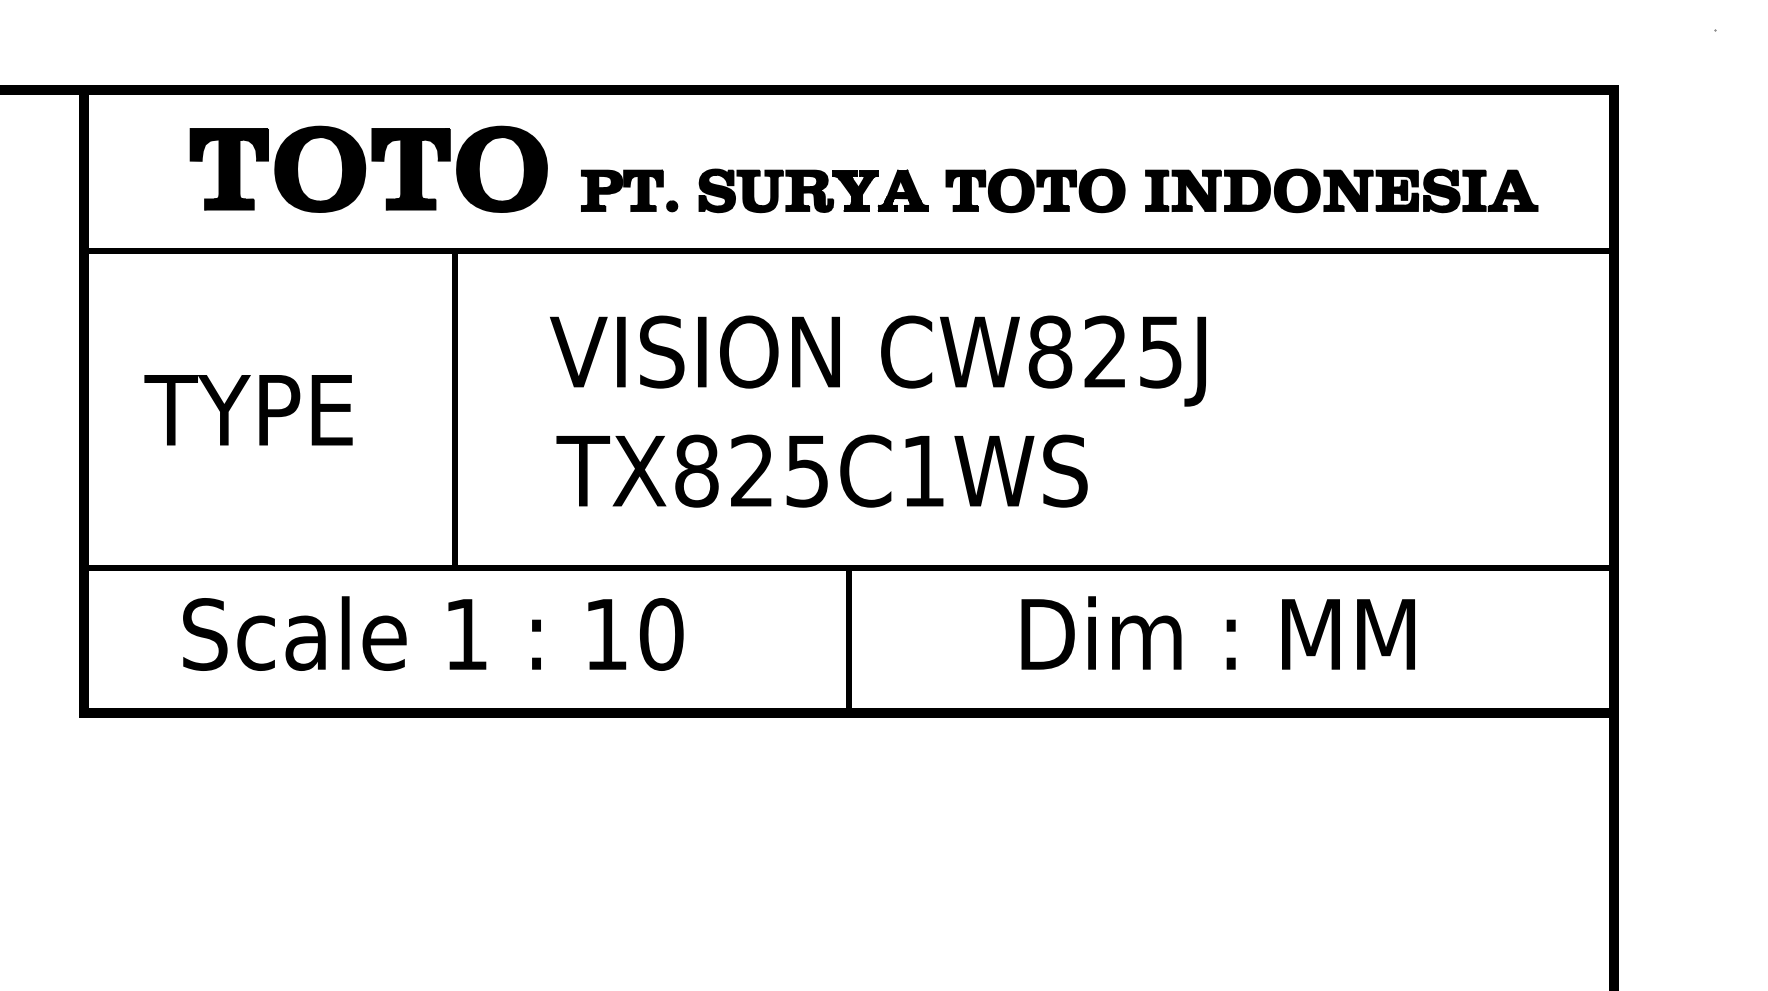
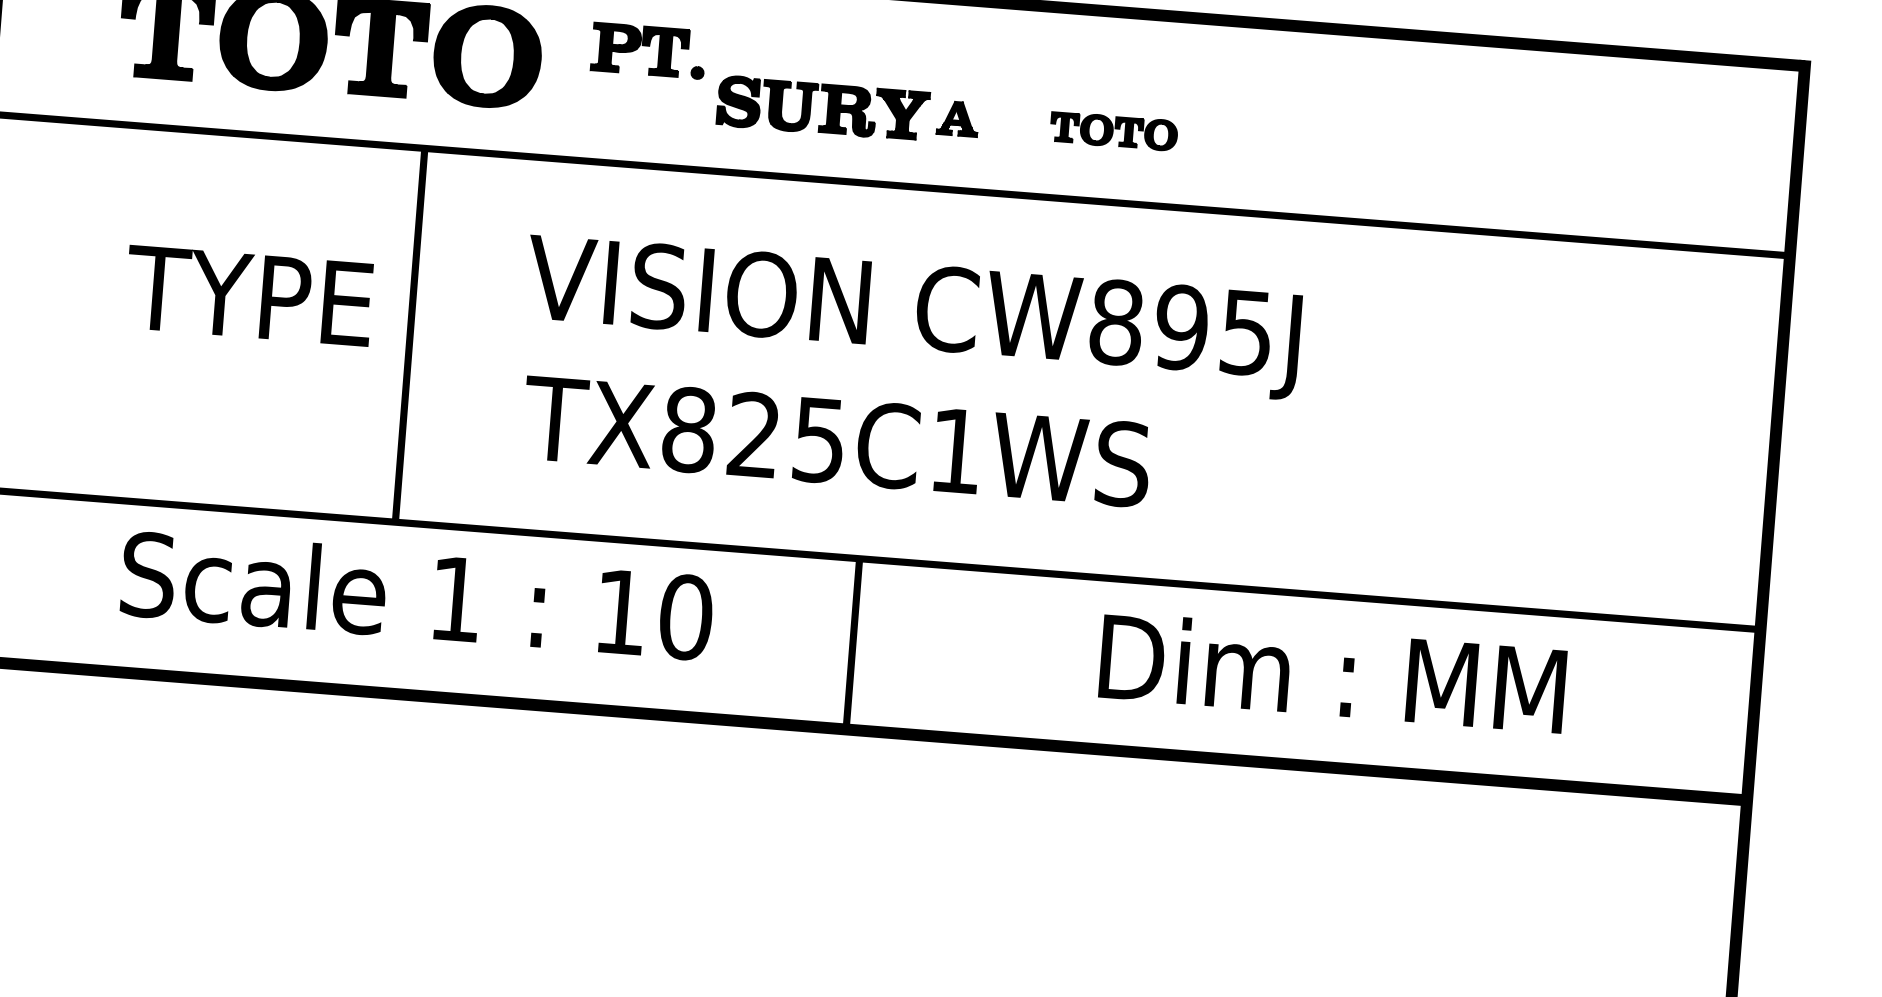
part: (629, 190) -> (648, 50), moved
part: (902, 190) -> (957, 118), size x0.7
part: (1035, 190) -> (1113, 130), size x0.6
part: (1341, 190) -> (1474, 159), removed
text: (1105, 351) -> (1181, 326), CW825J -> CW895J
text: (248, 410) -> (248, 296), moved
text: (1217, 632) -> (1332, 671), moved
text: (433, 633) -> (417, 595), moved

